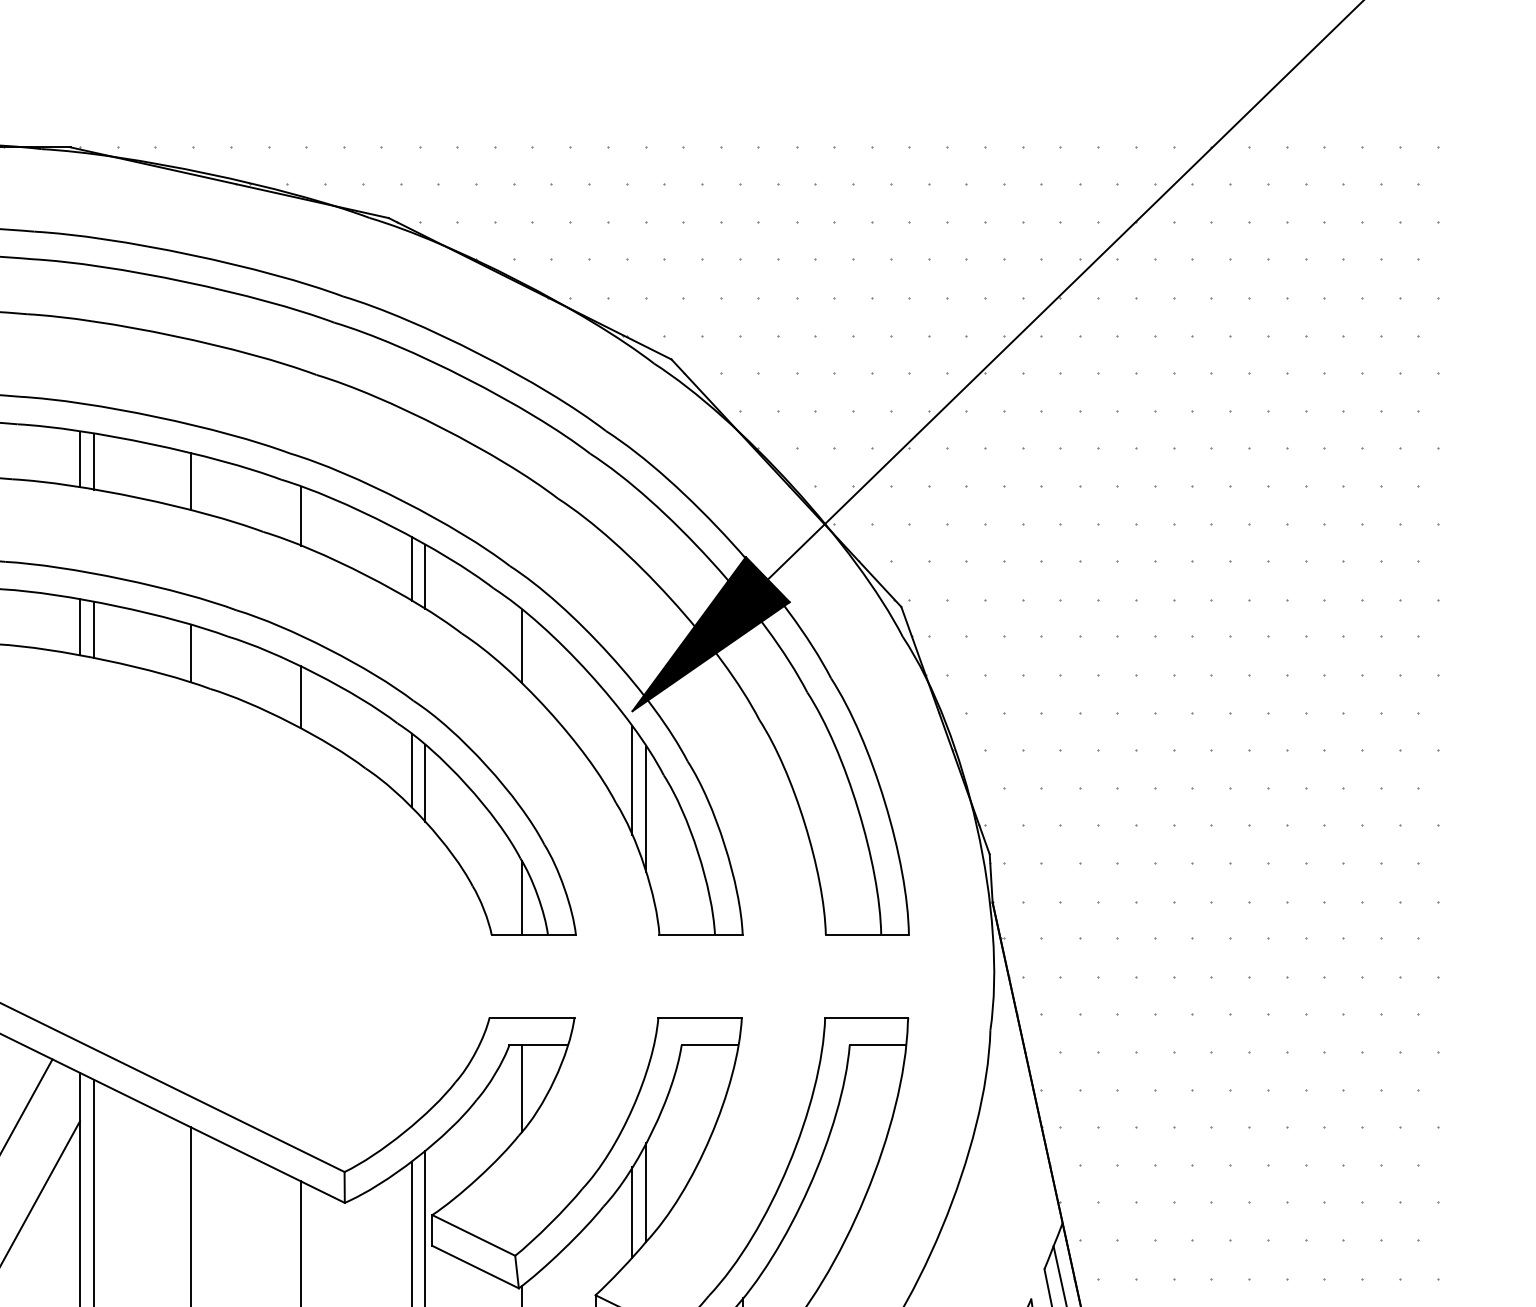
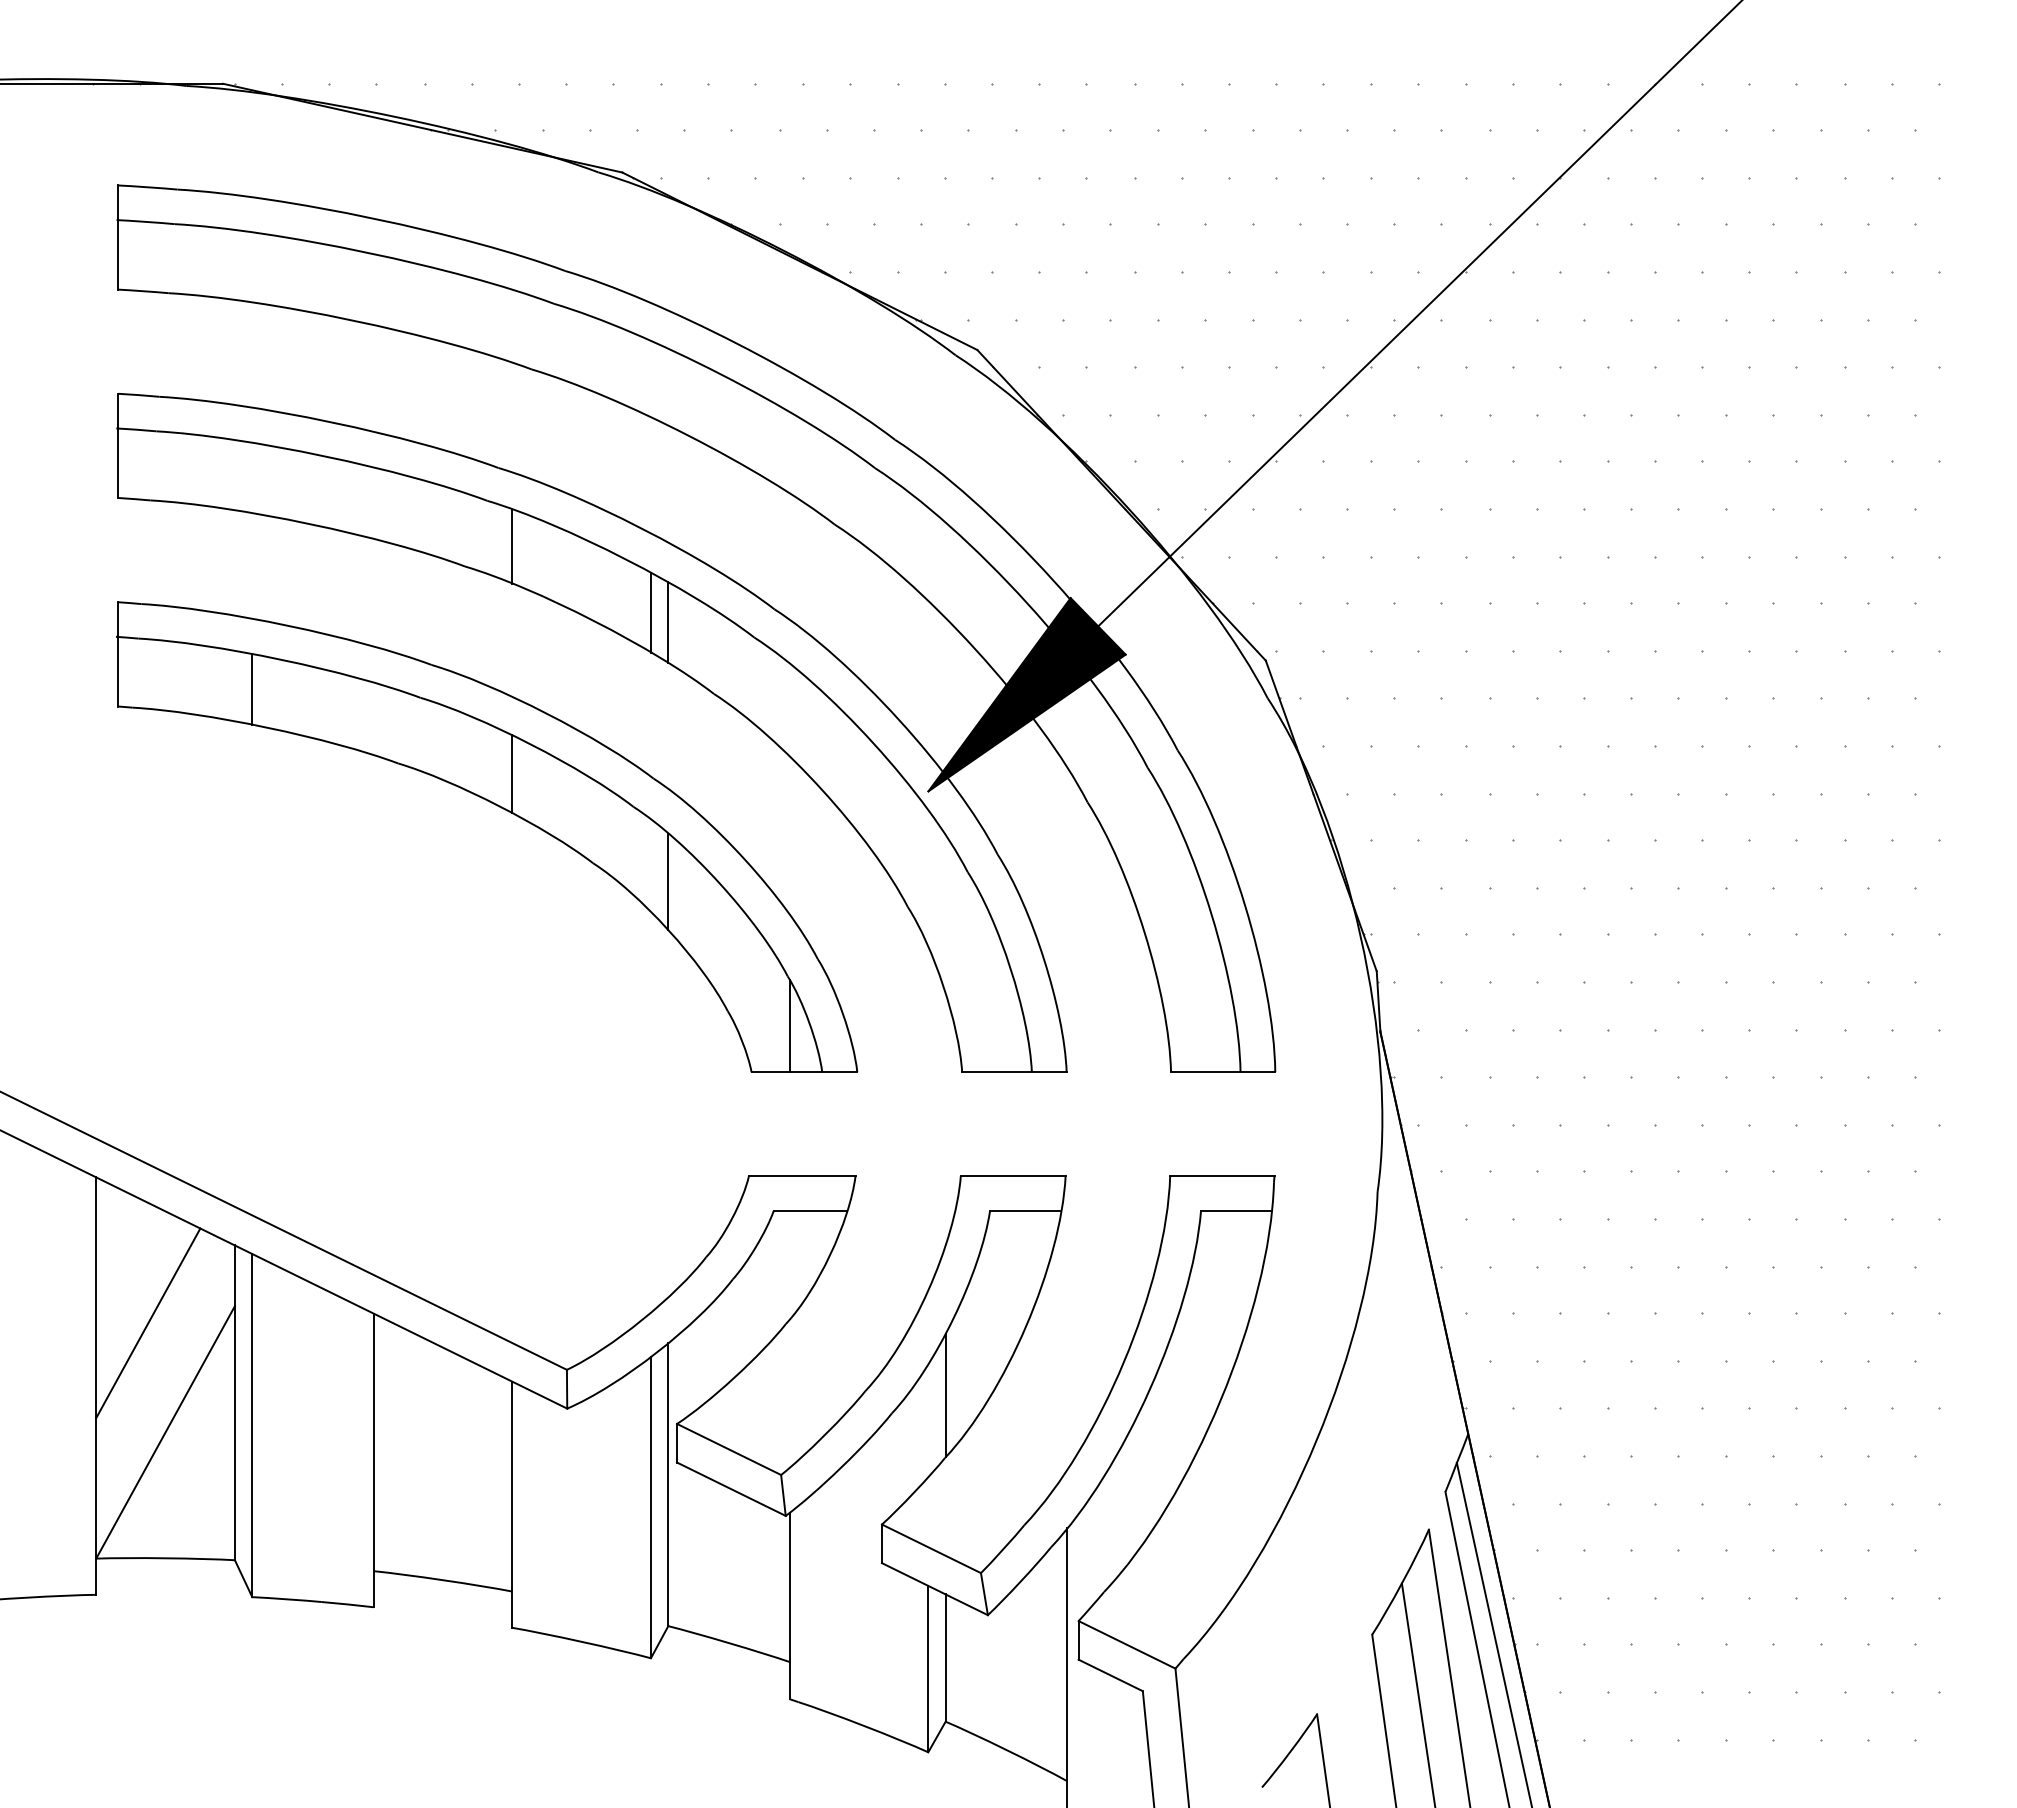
line: (79, 459) -> (234, 475), removed
line: (94, 461) -> (252, 478), removed
line: (190, 481) -> (373, 503), removed
line: (79, 626) -> (234, 685), removed
line: (521, 646) -> (789, 710), removed
line: (190, 653) -> (373, 718), removed
line: (411, 770) -> (650, 865), removed
line: (632, 781) -> (928, 879), removed
line: (646, 809) -> (945, 914), removed
line: (521, 1088) -> (789, 1264), removed
line: (632, 1212) -> (928, 1420), removed

